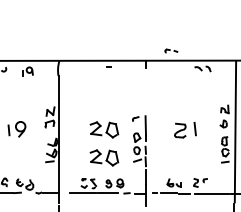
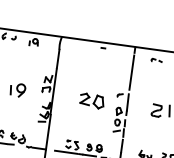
part: (171, 50) -> (156, 60), moved
line: (145, 90) -> (131, 72), added
part: (104, 157) -> (88, 124), removed

